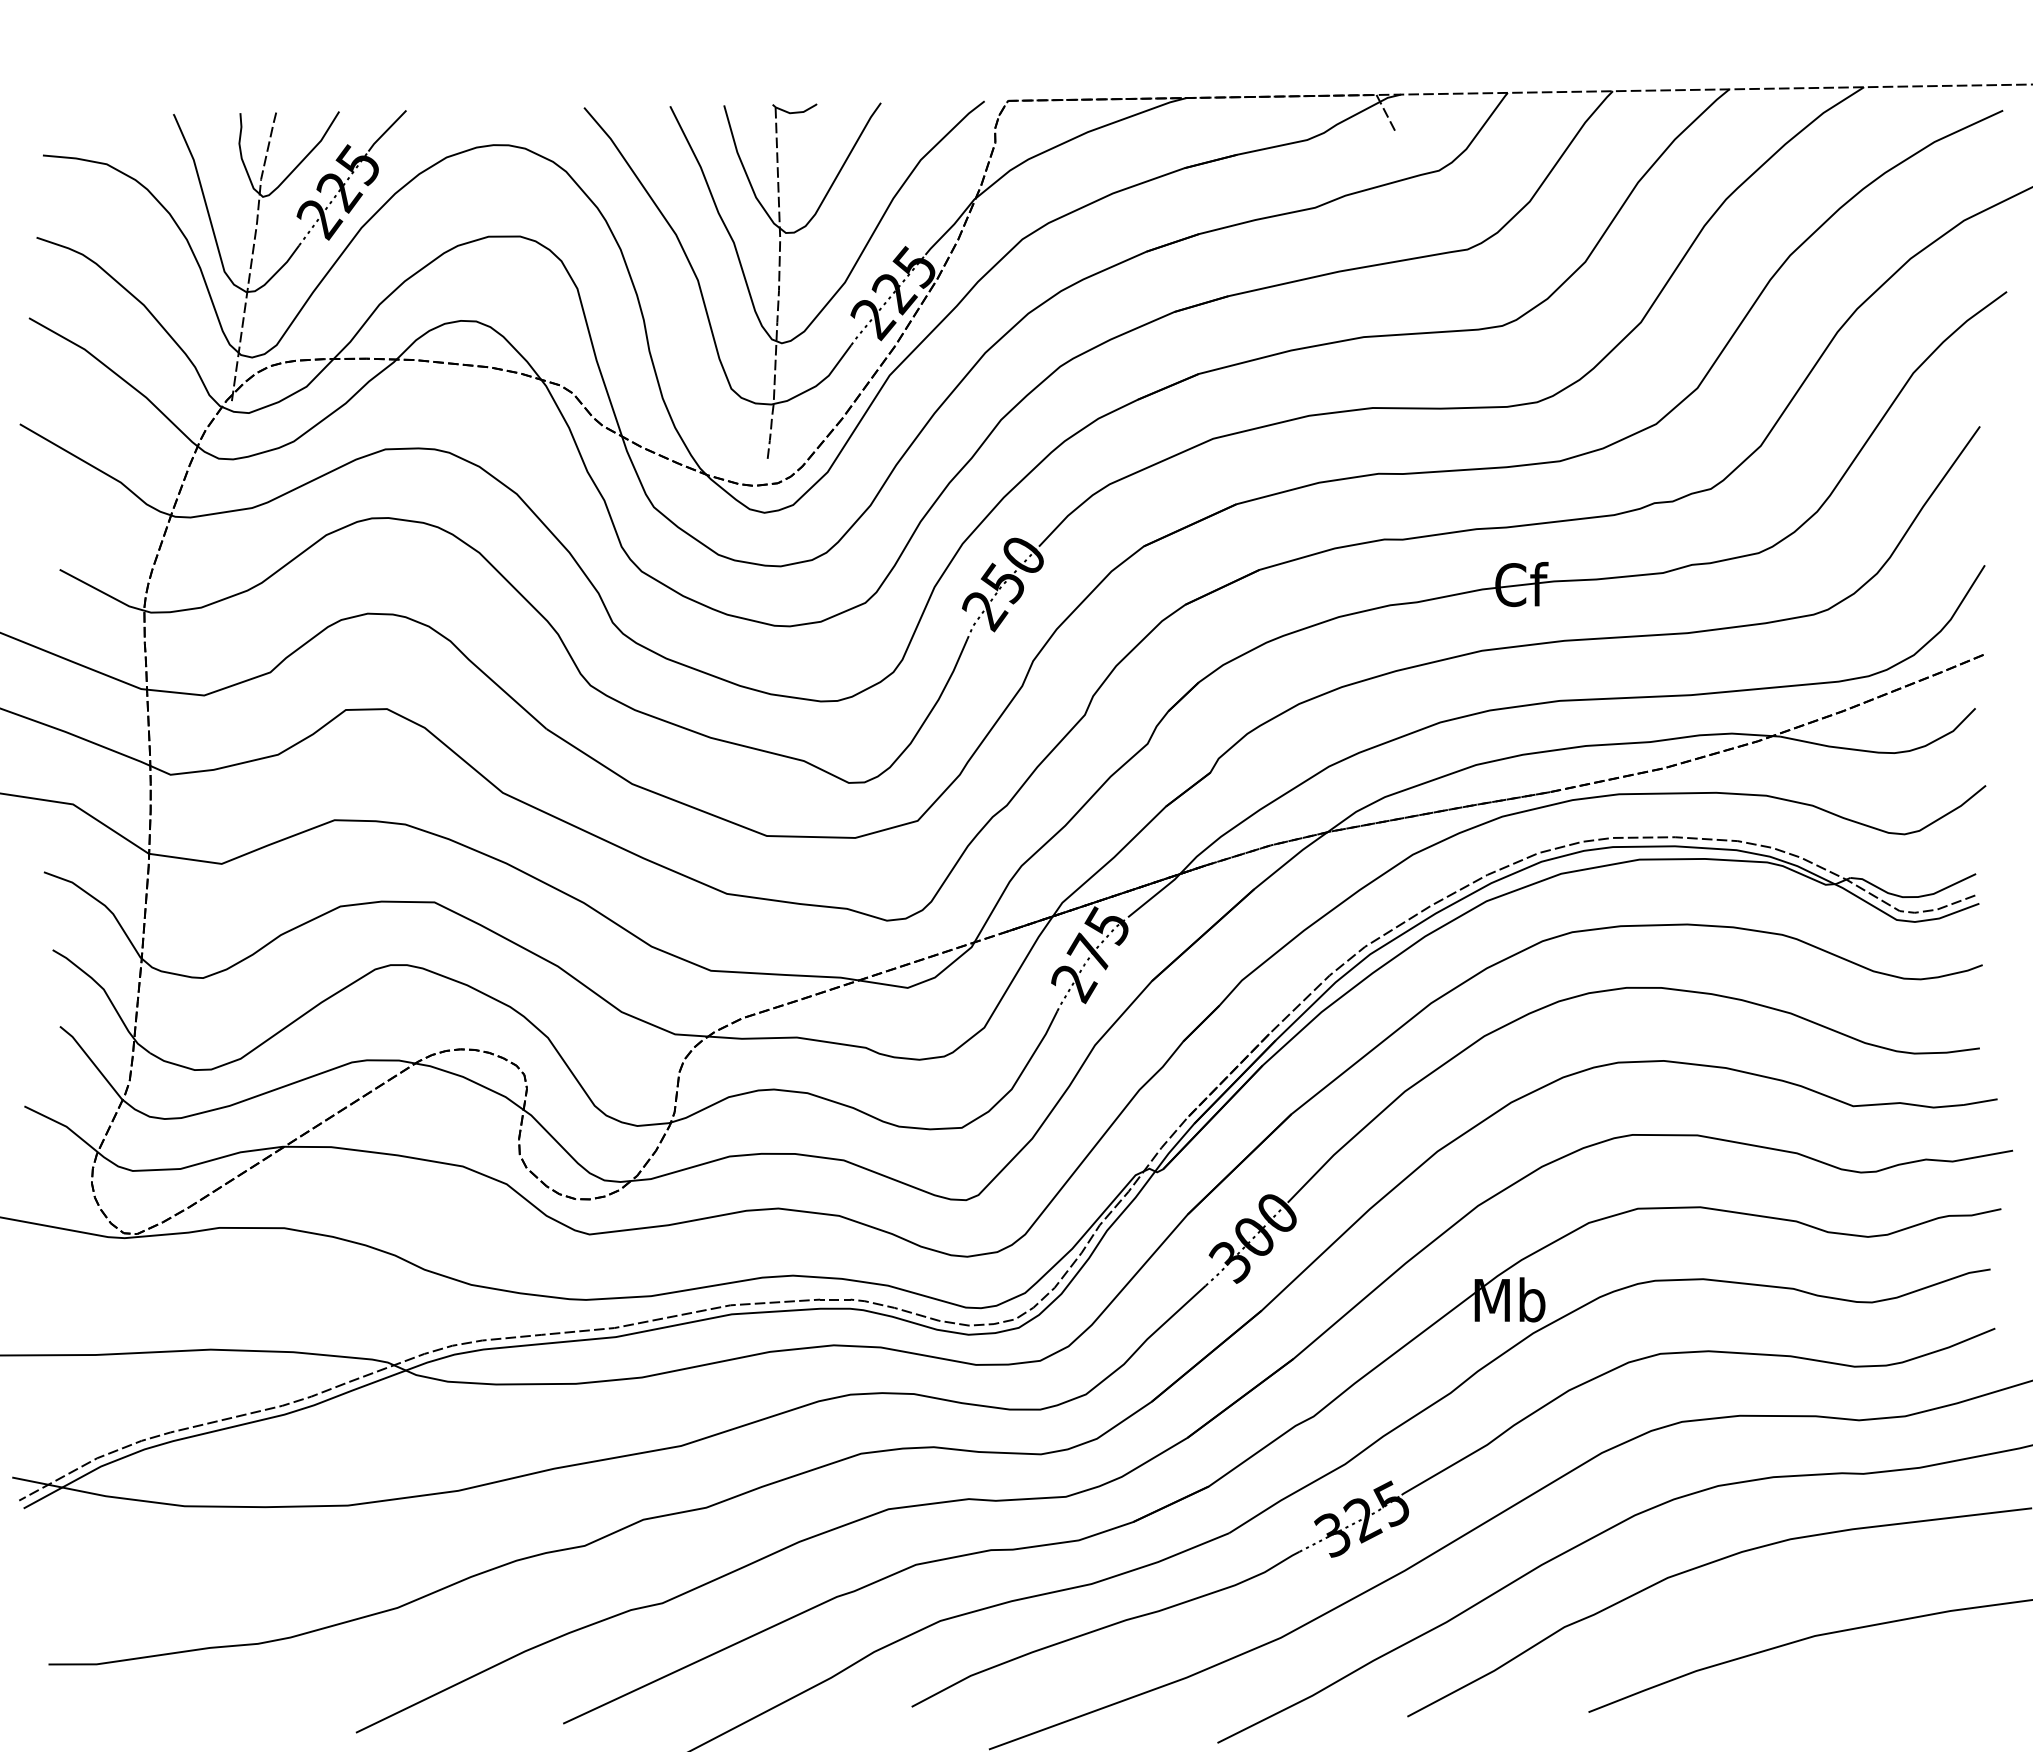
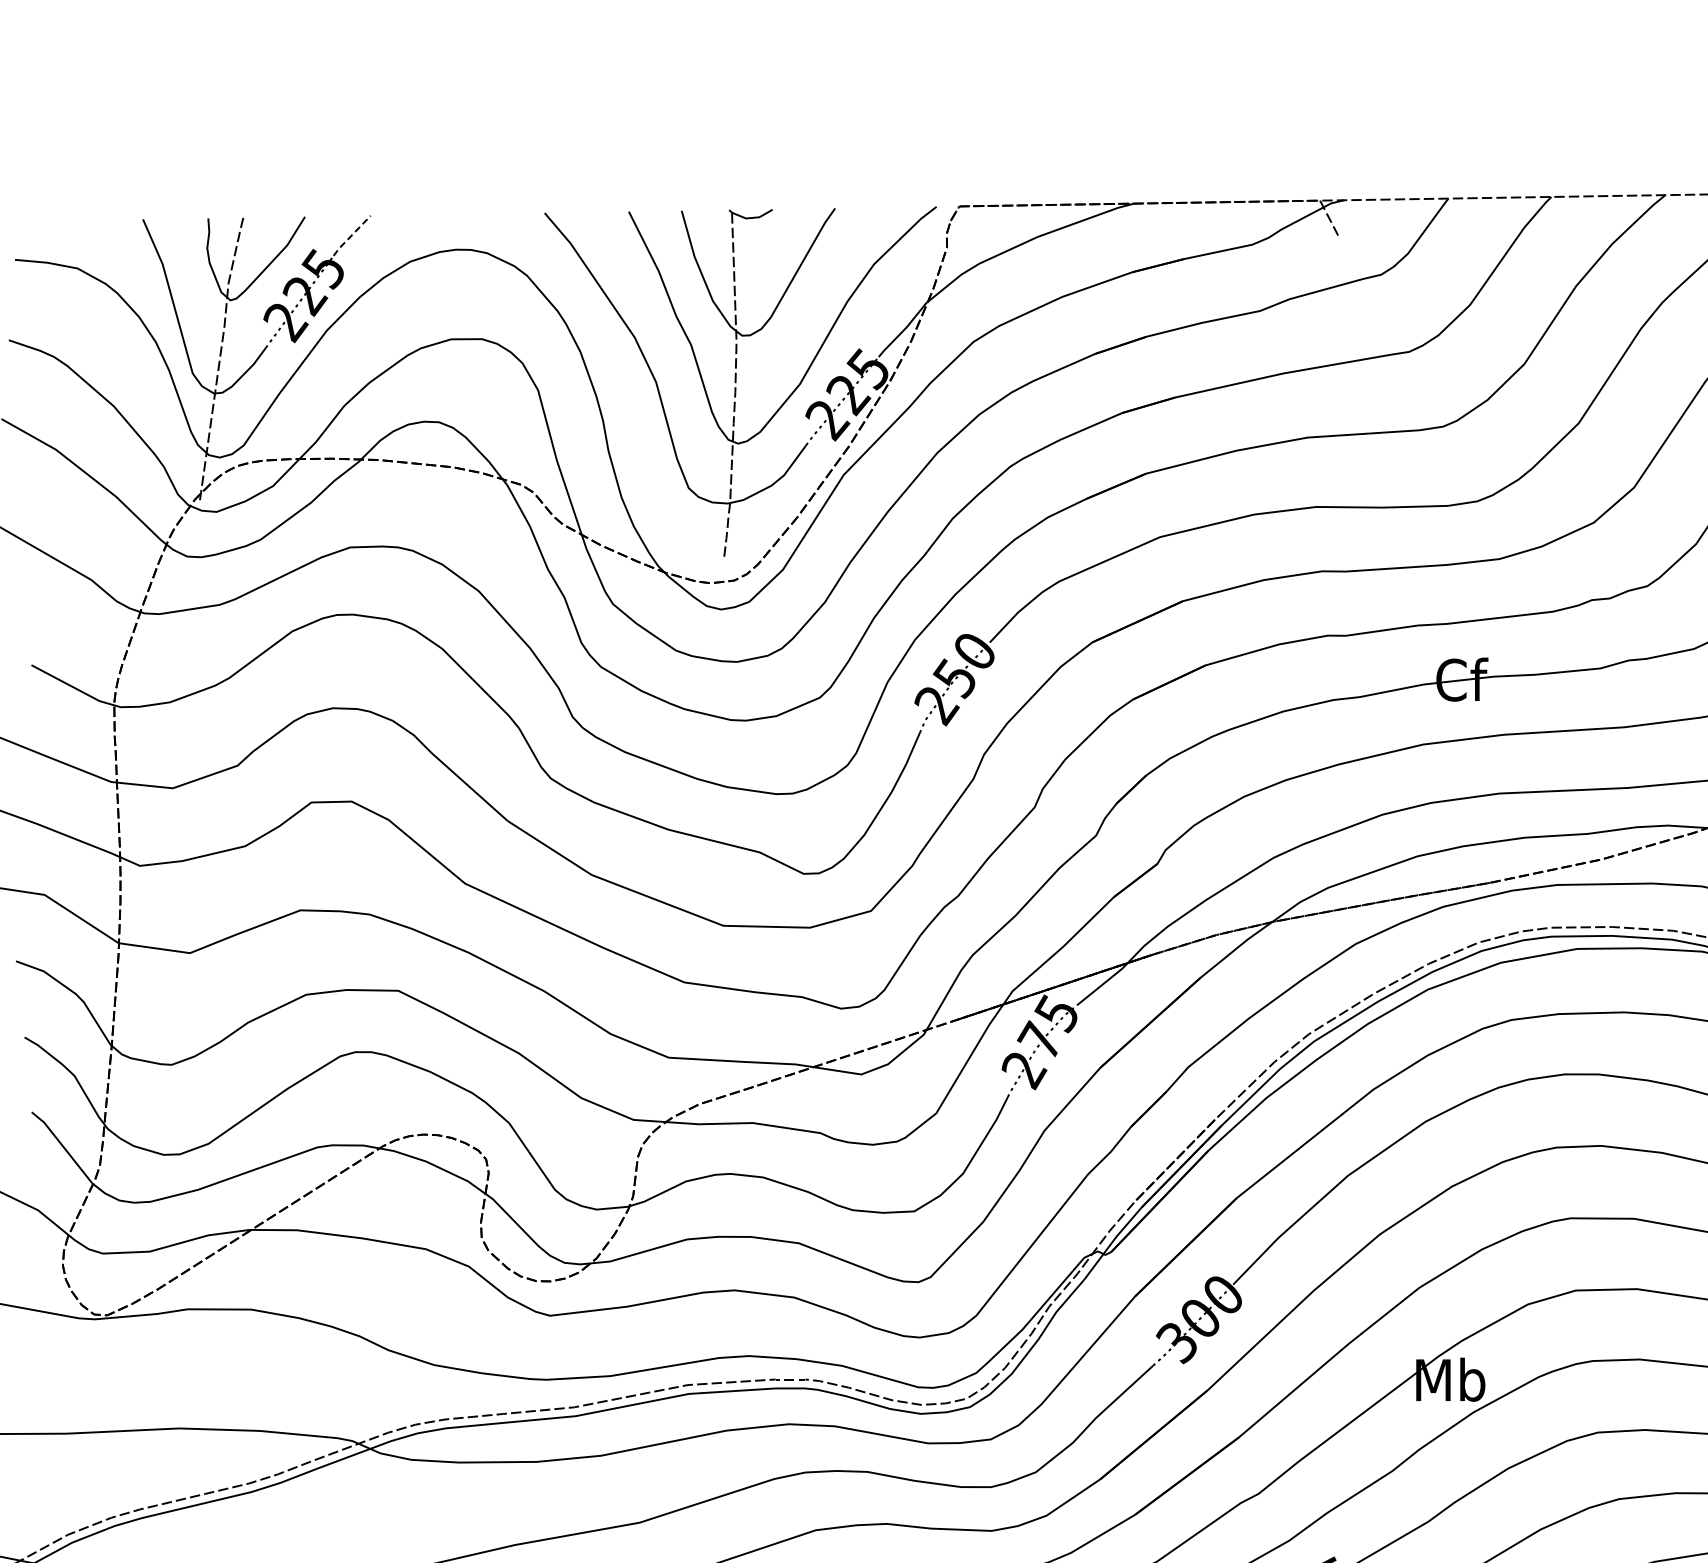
line: (386, 131) -> (351, 236), solid -> dashed

